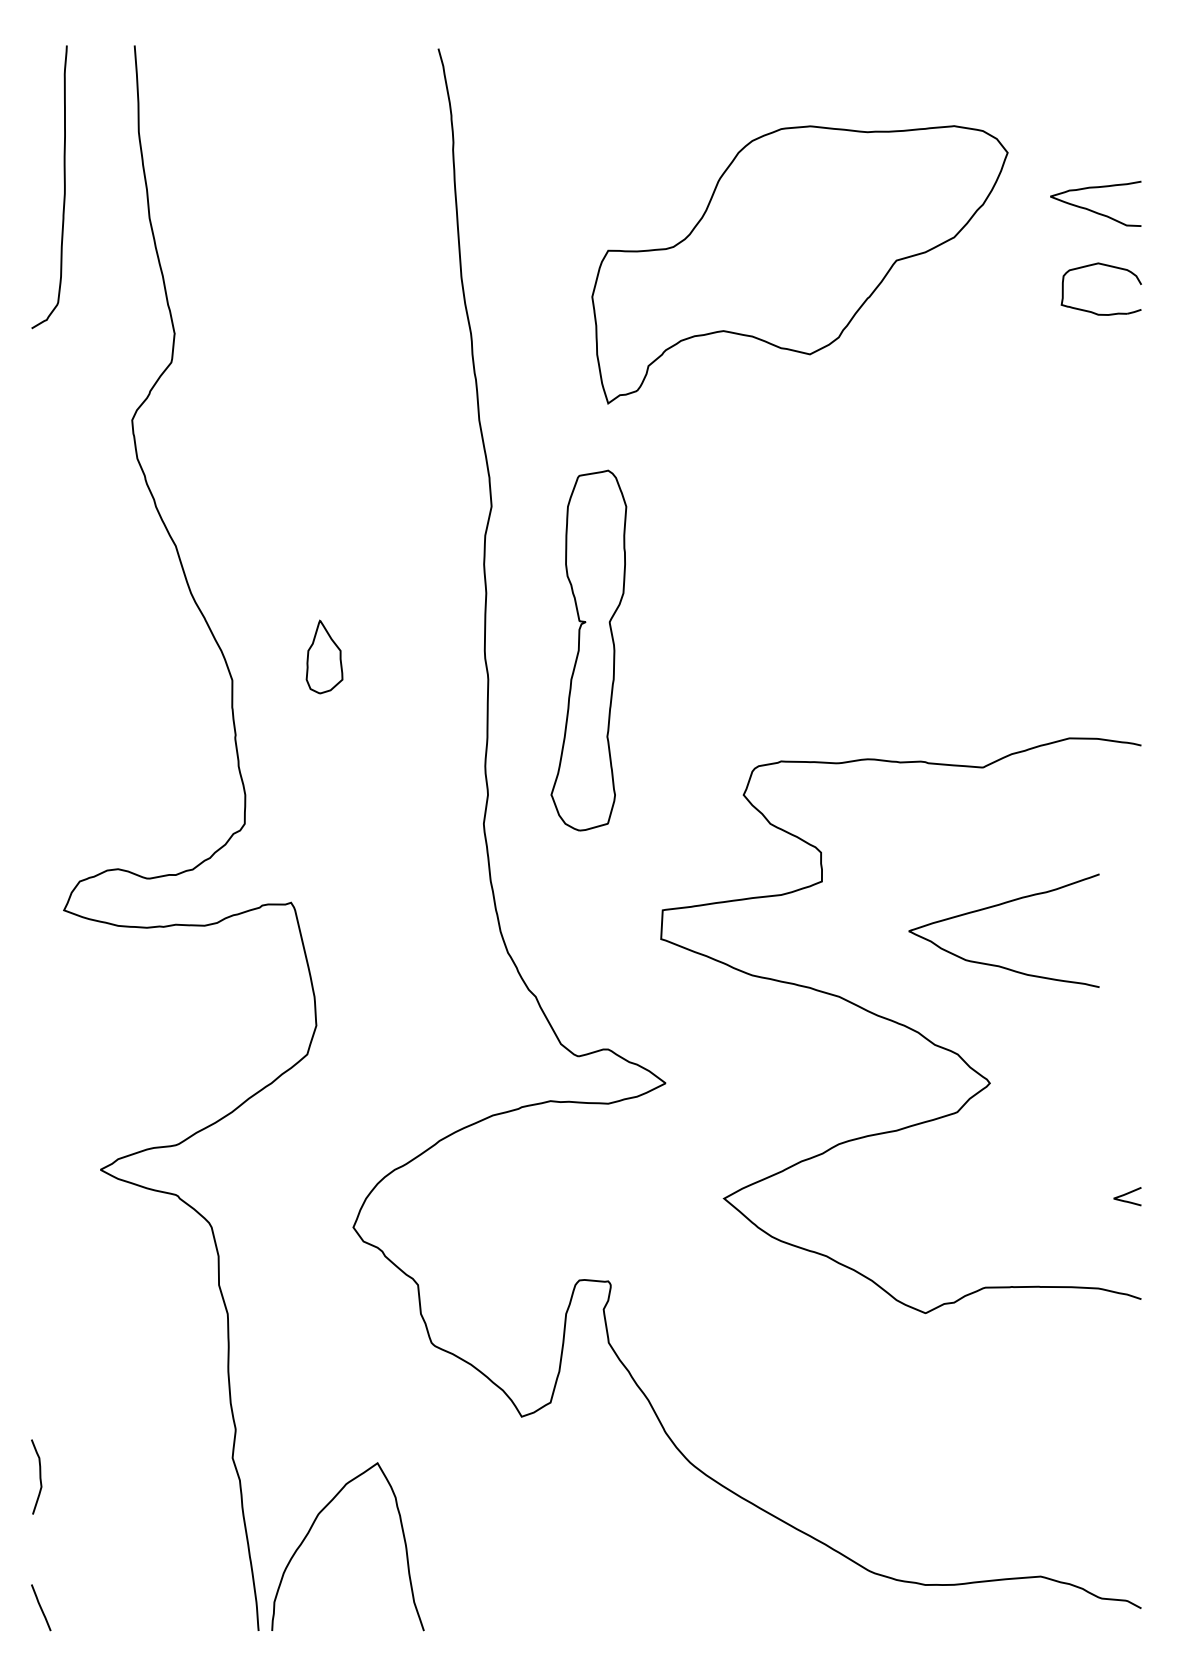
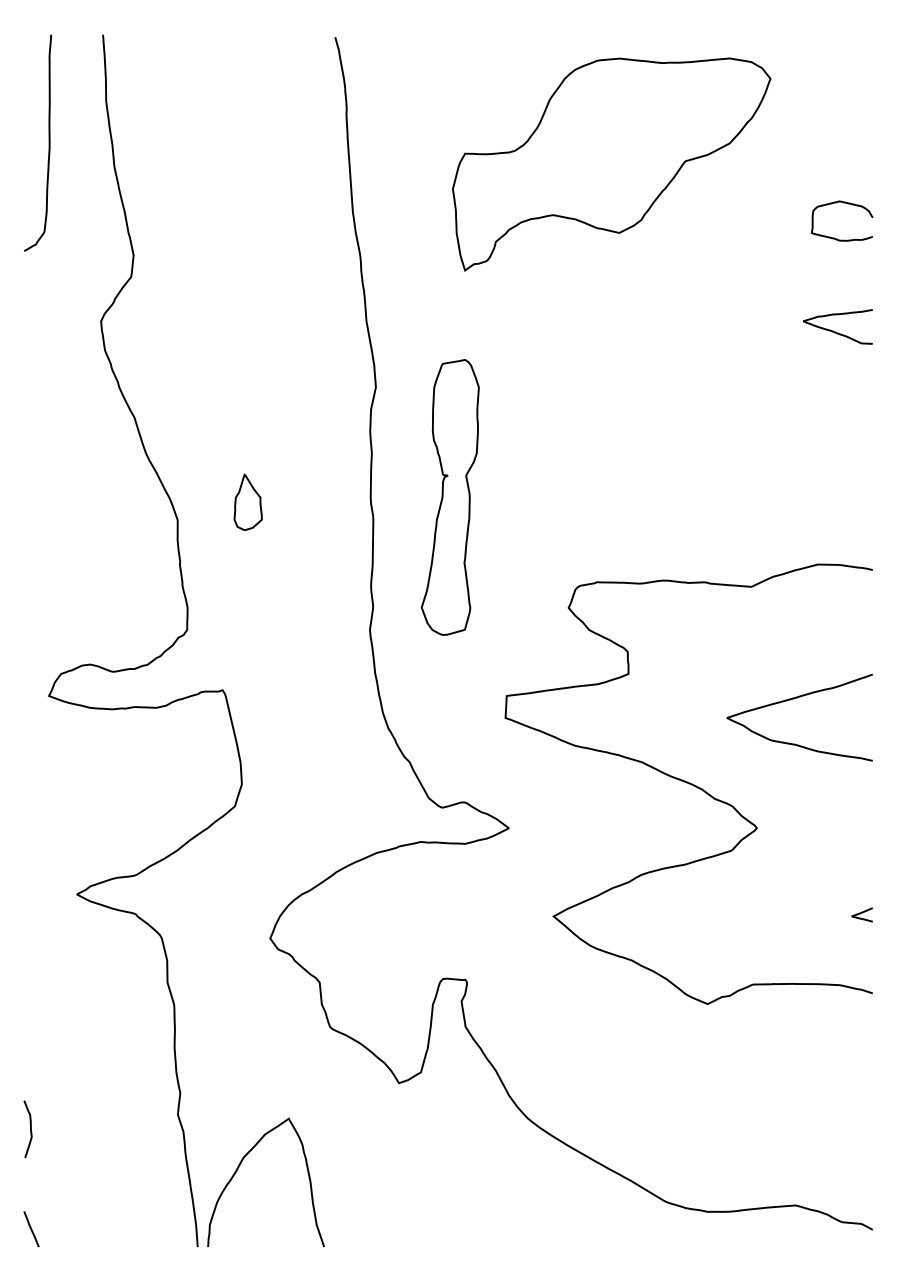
curve: (1092, 209) -> (835, 331), moved
part: (799, 264) -> (611, 164), moved
curve: (997, 907) -> (794, 699), moved

